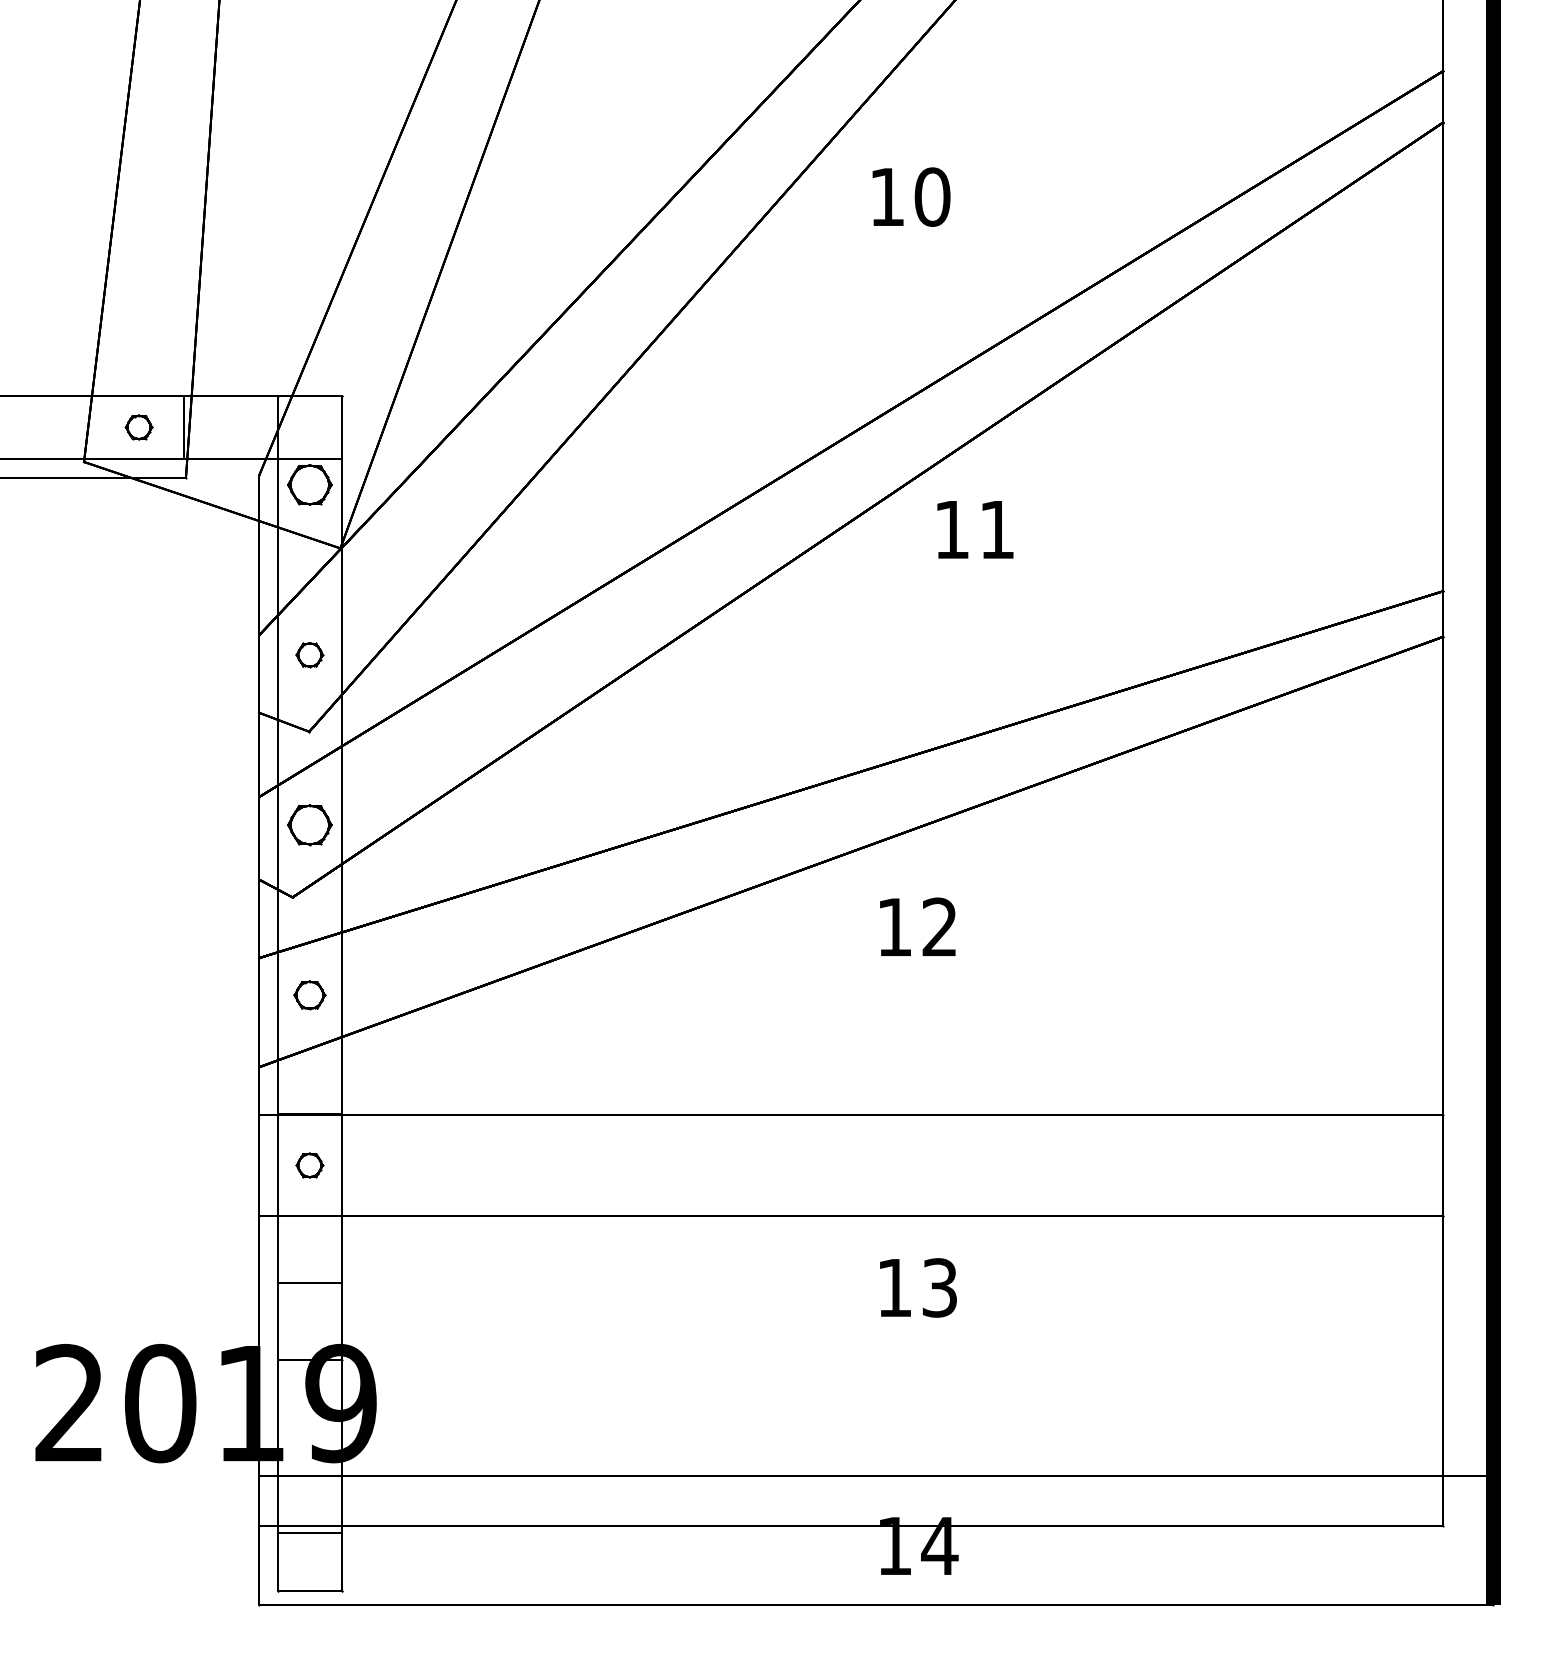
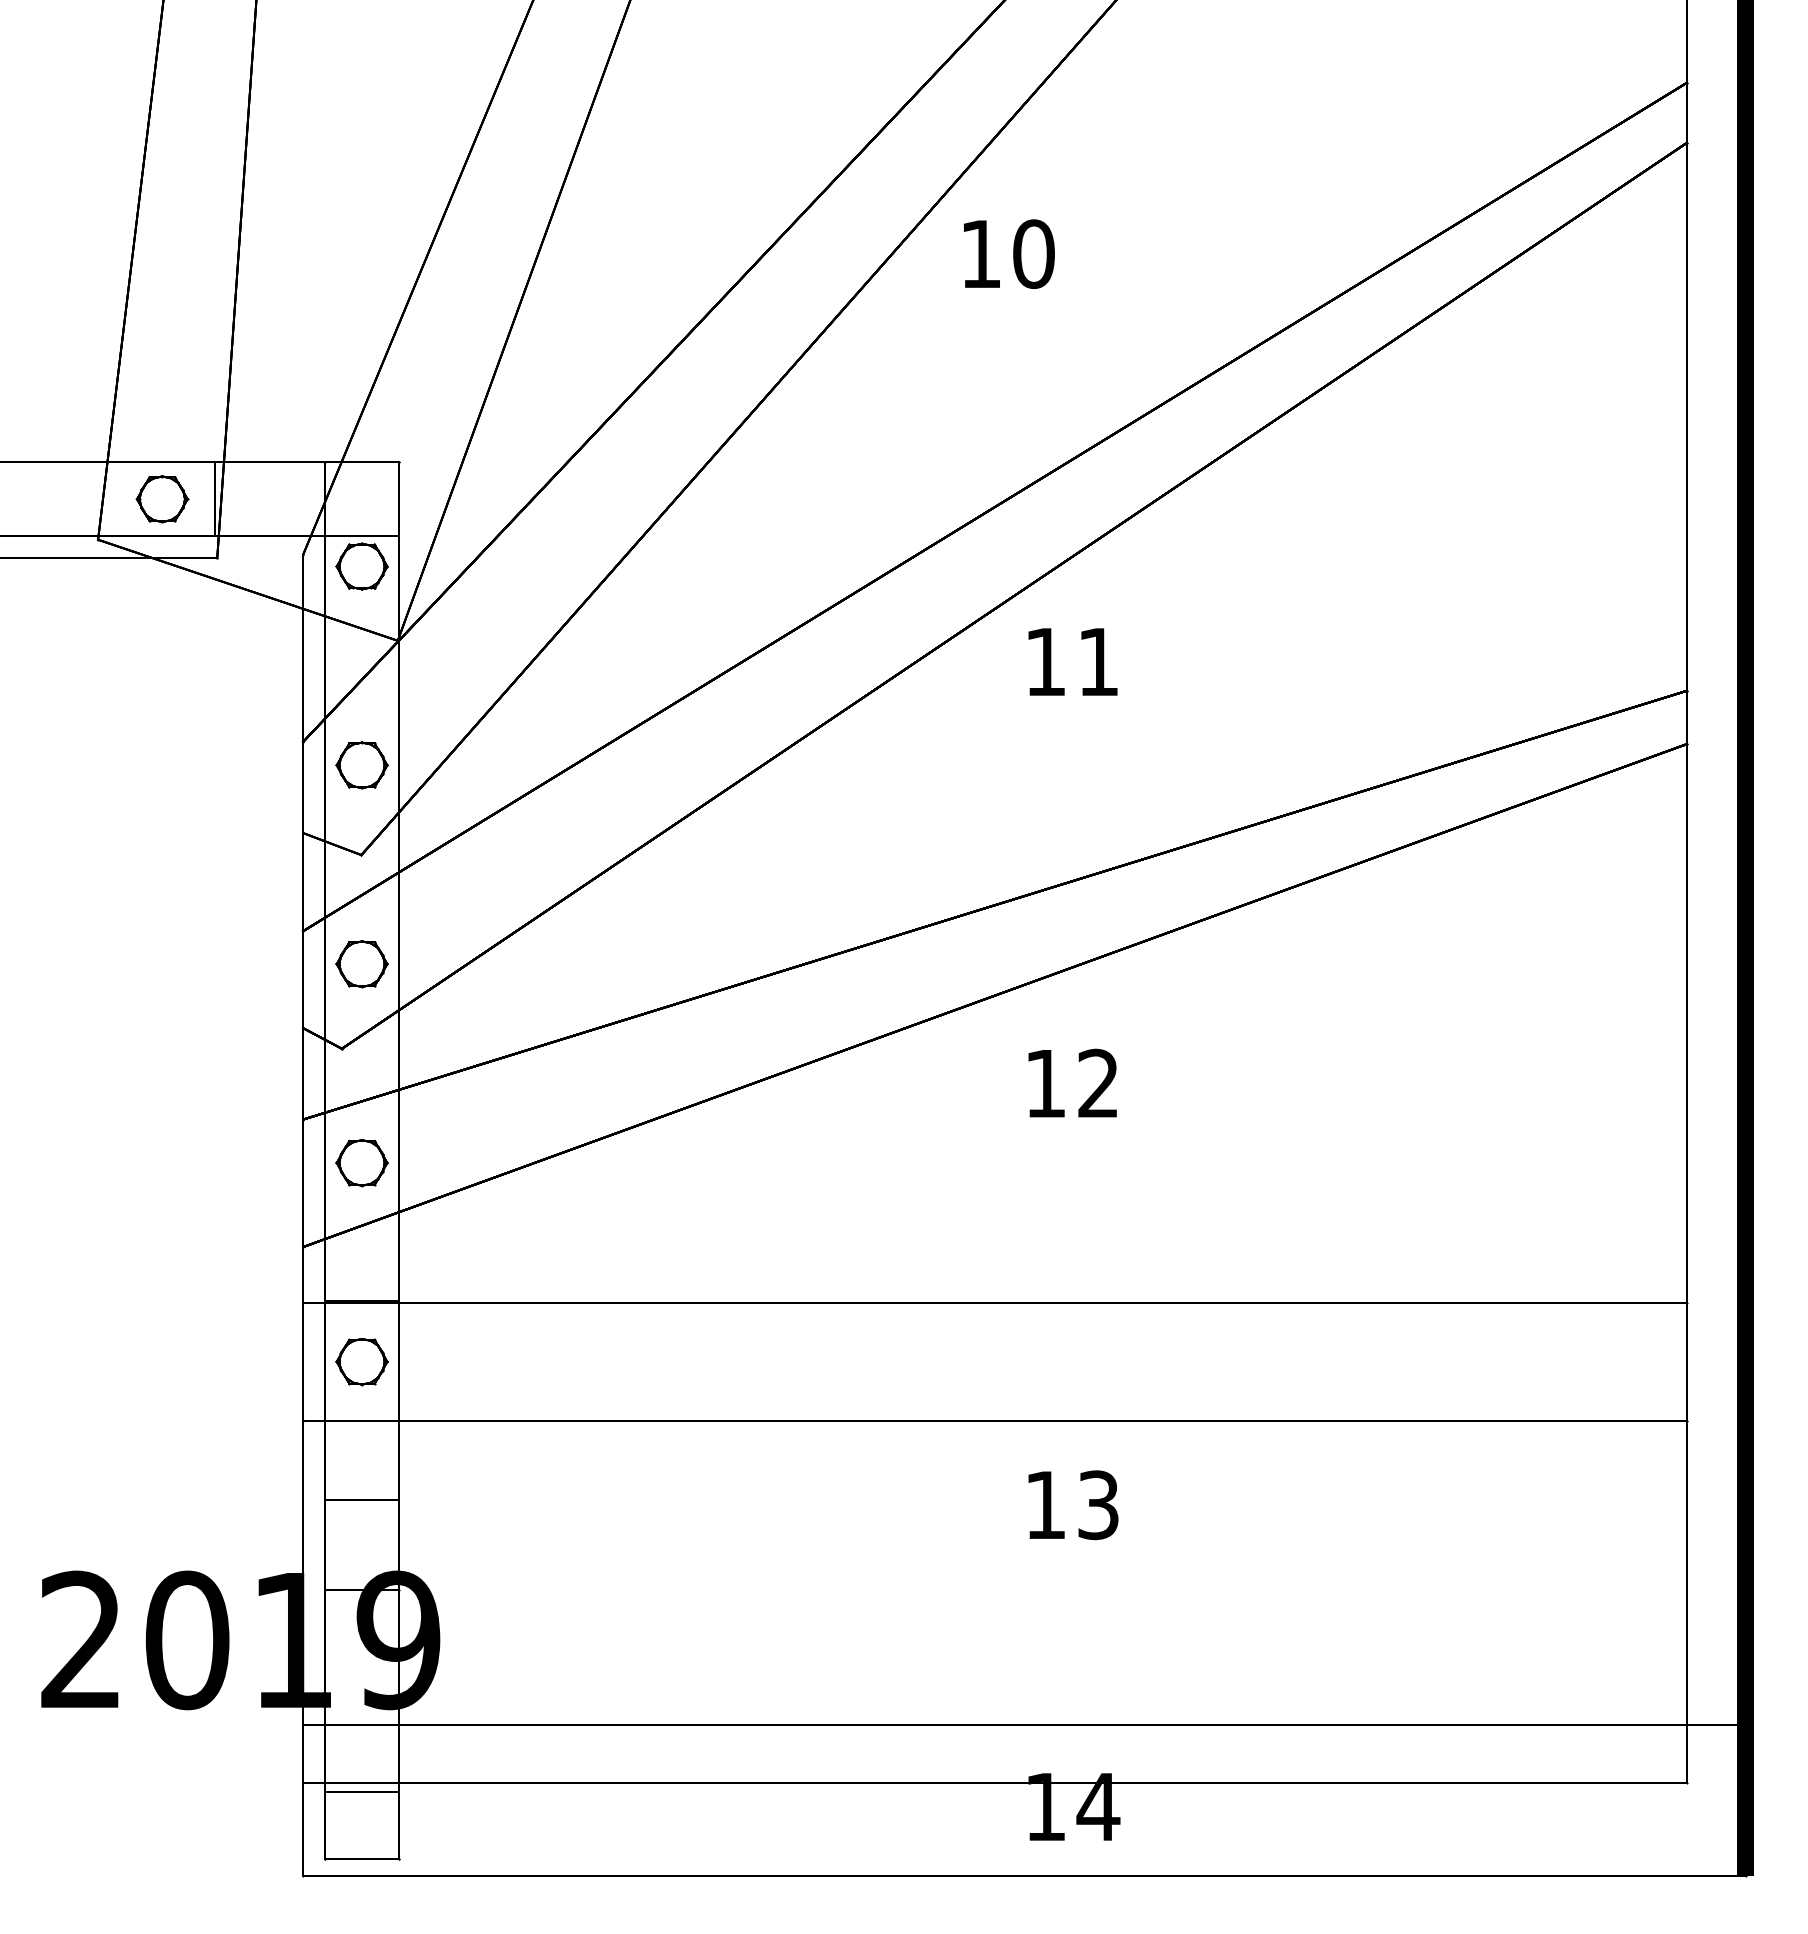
text: (911, 196) -> (1009, 253), moved
part: (139, 427) -> (162, 499), size x1.67
text: (974, 529) -> (1072, 661), moved
part: (309, 655) -> (361, 765), size x1.67
part: (309, 995) -> (361, 1163), size x1.43
part: (309, 1165) -> (361, 1362), size x1.67

